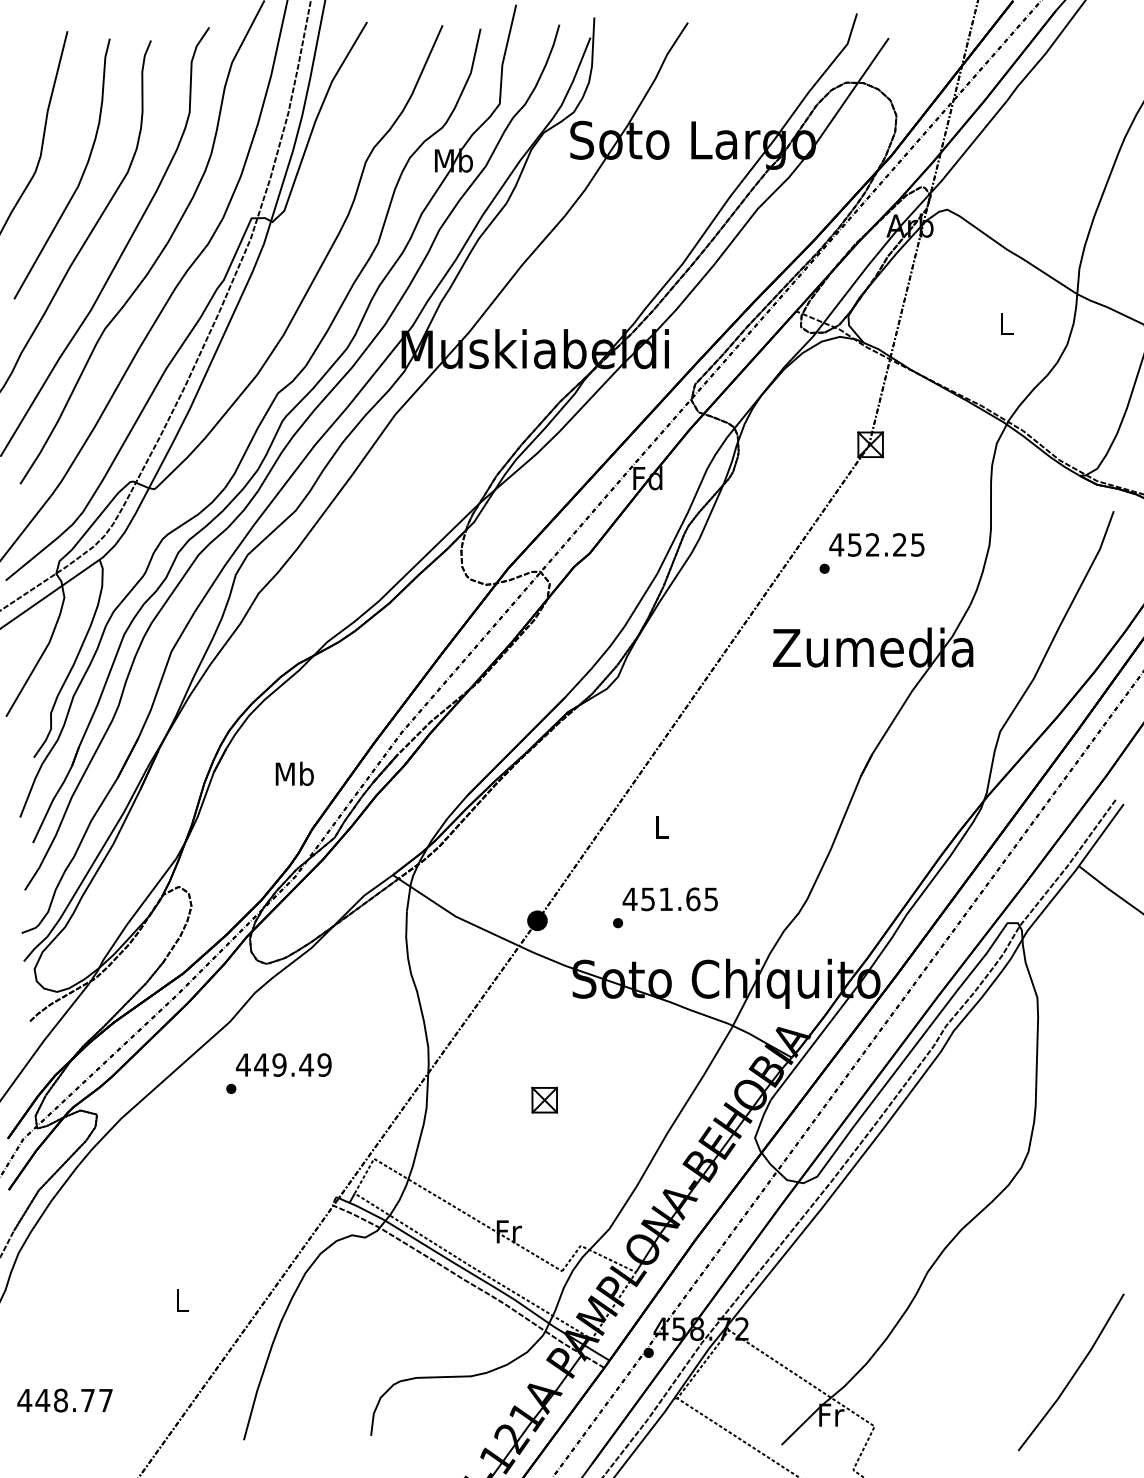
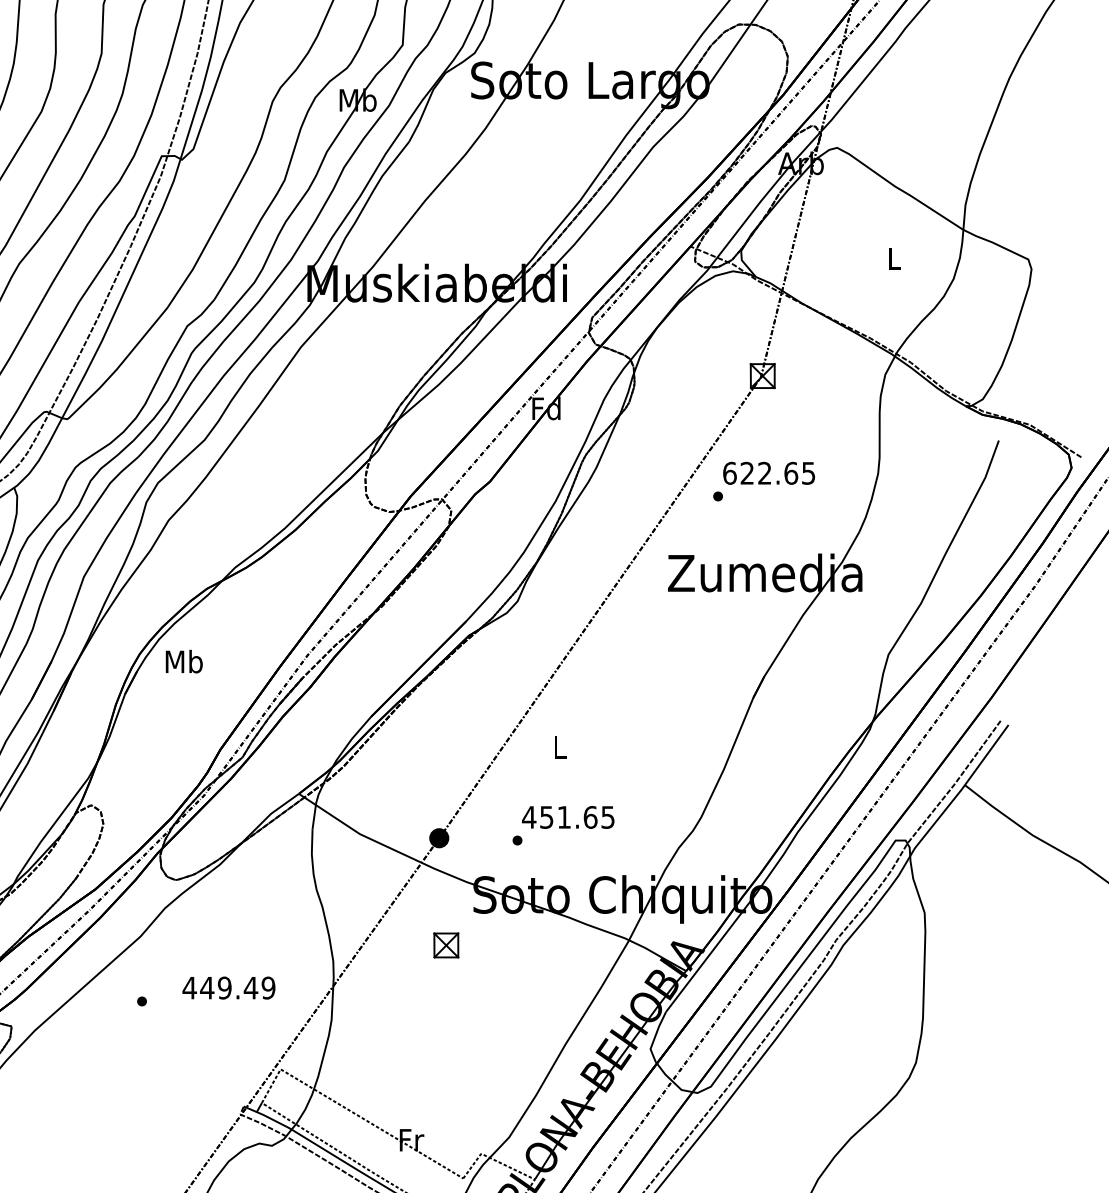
text: (868, 544) -> (760, 472), 452.25 -> 622.65
text: (294, 773) -> (183, 661), moved
text: (283, 1064) -> (228, 987), moved
part: (544, 1099) -> (446, 944), moved

